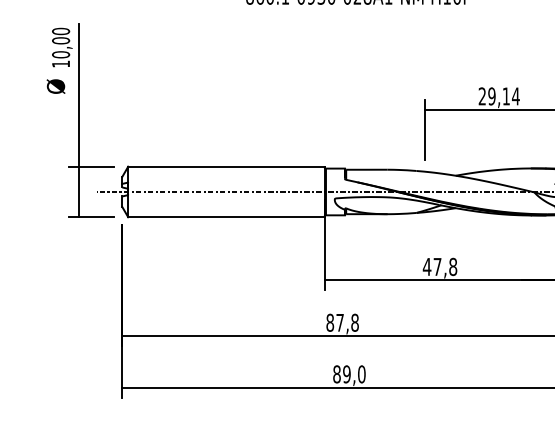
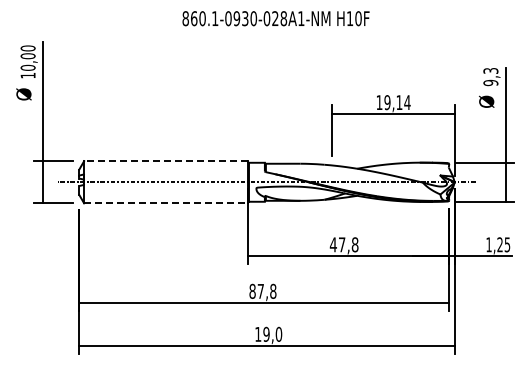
text: (482, 96) -> (379, 102), 29,14 -> 19,14
line: (226, 167) -> (166, 161), solid -> dashed
line: (226, 217) -> (166, 203), solid -> dashed
text: (337, 373) -> (258, 333), 89,0 -> 19,0

